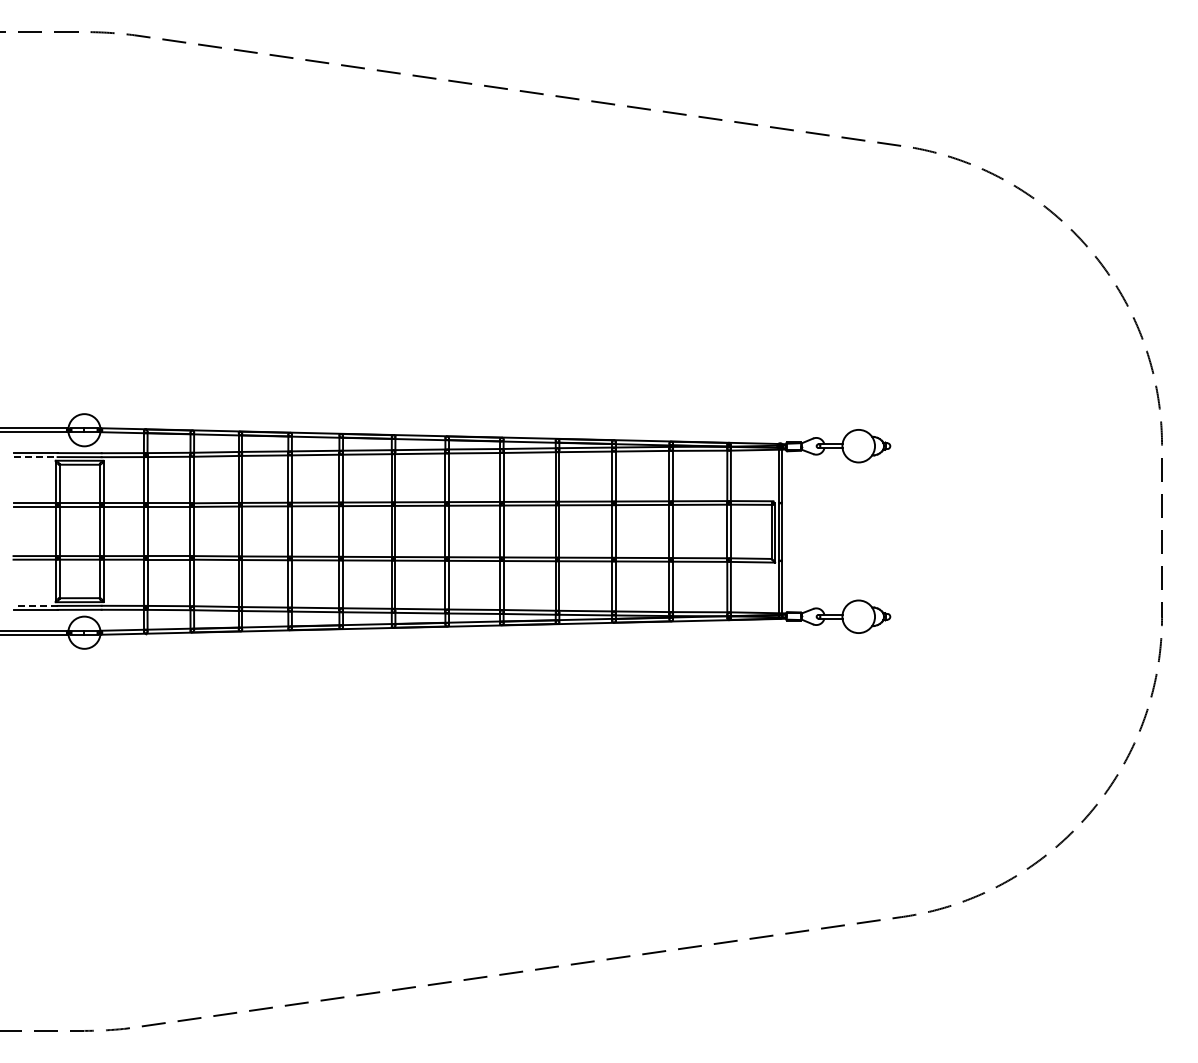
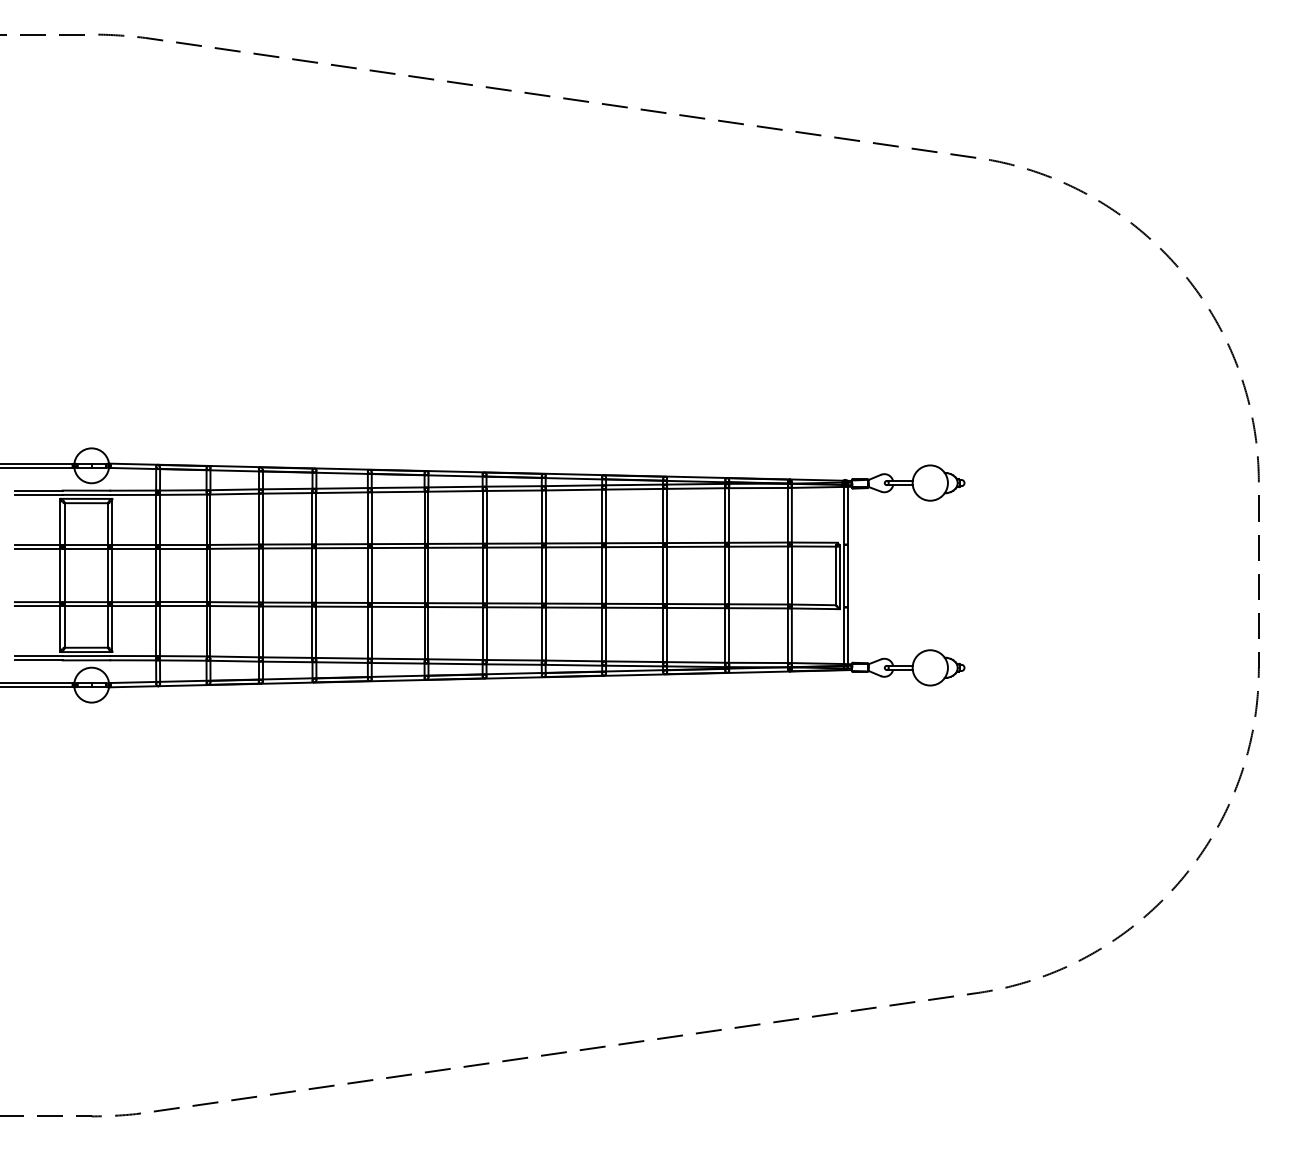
line: (36, 457) -> (39, 495), dashed -> solid
line: (35, 605) -> (38, 655), dashed -> solid

